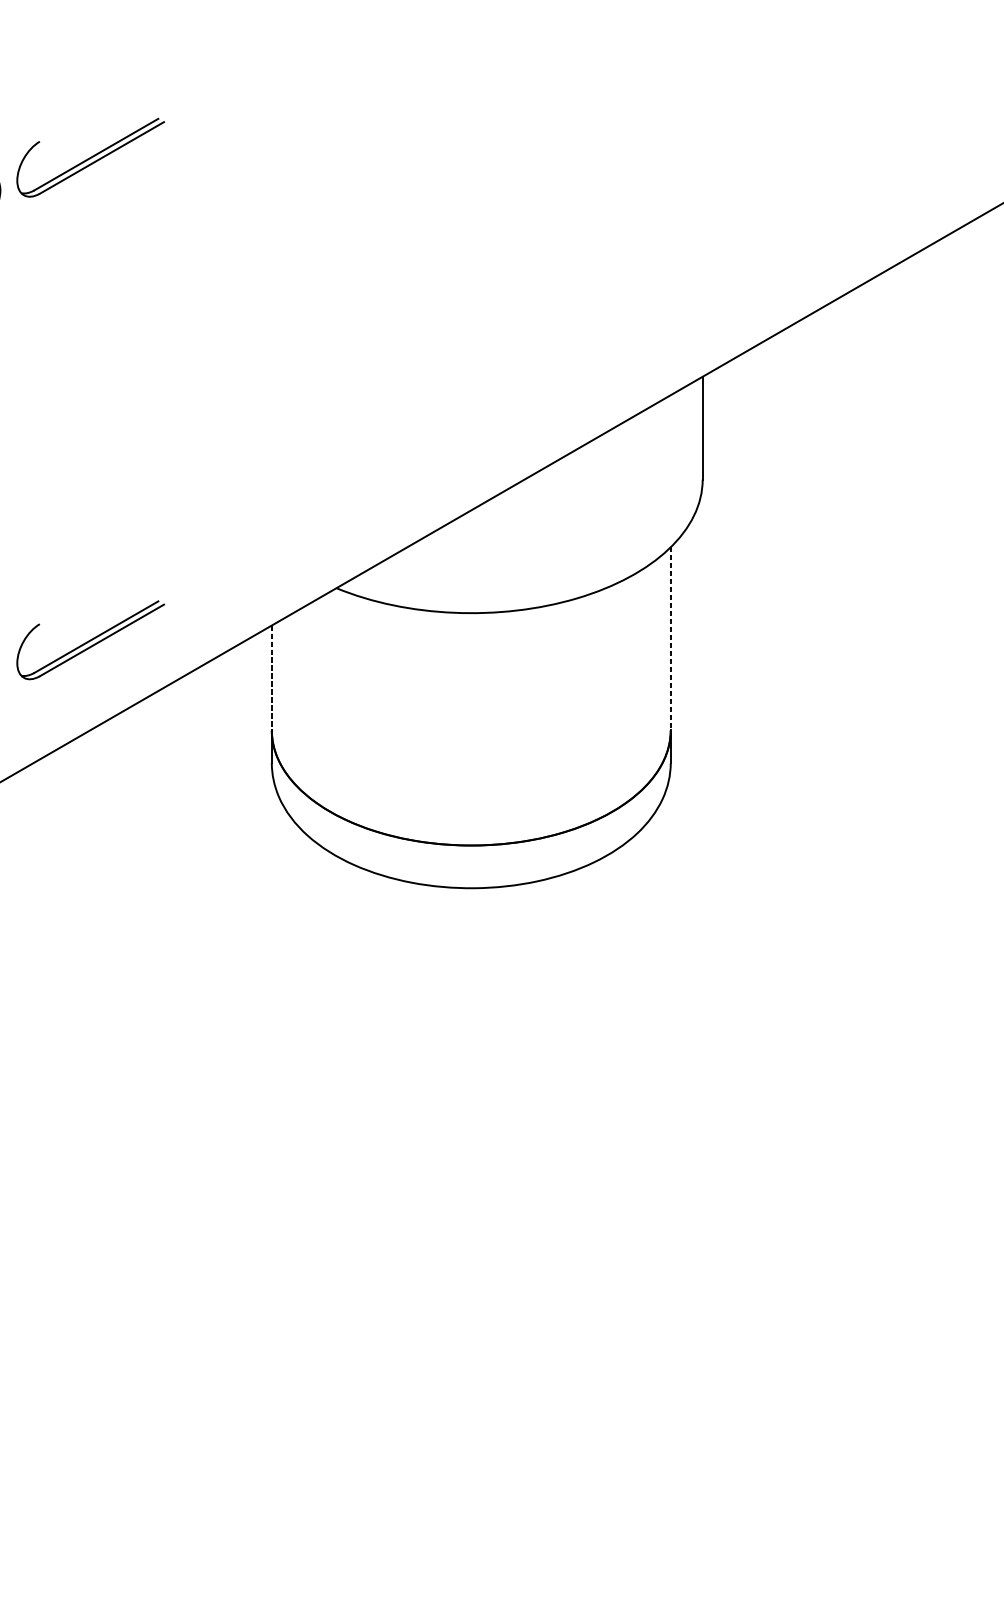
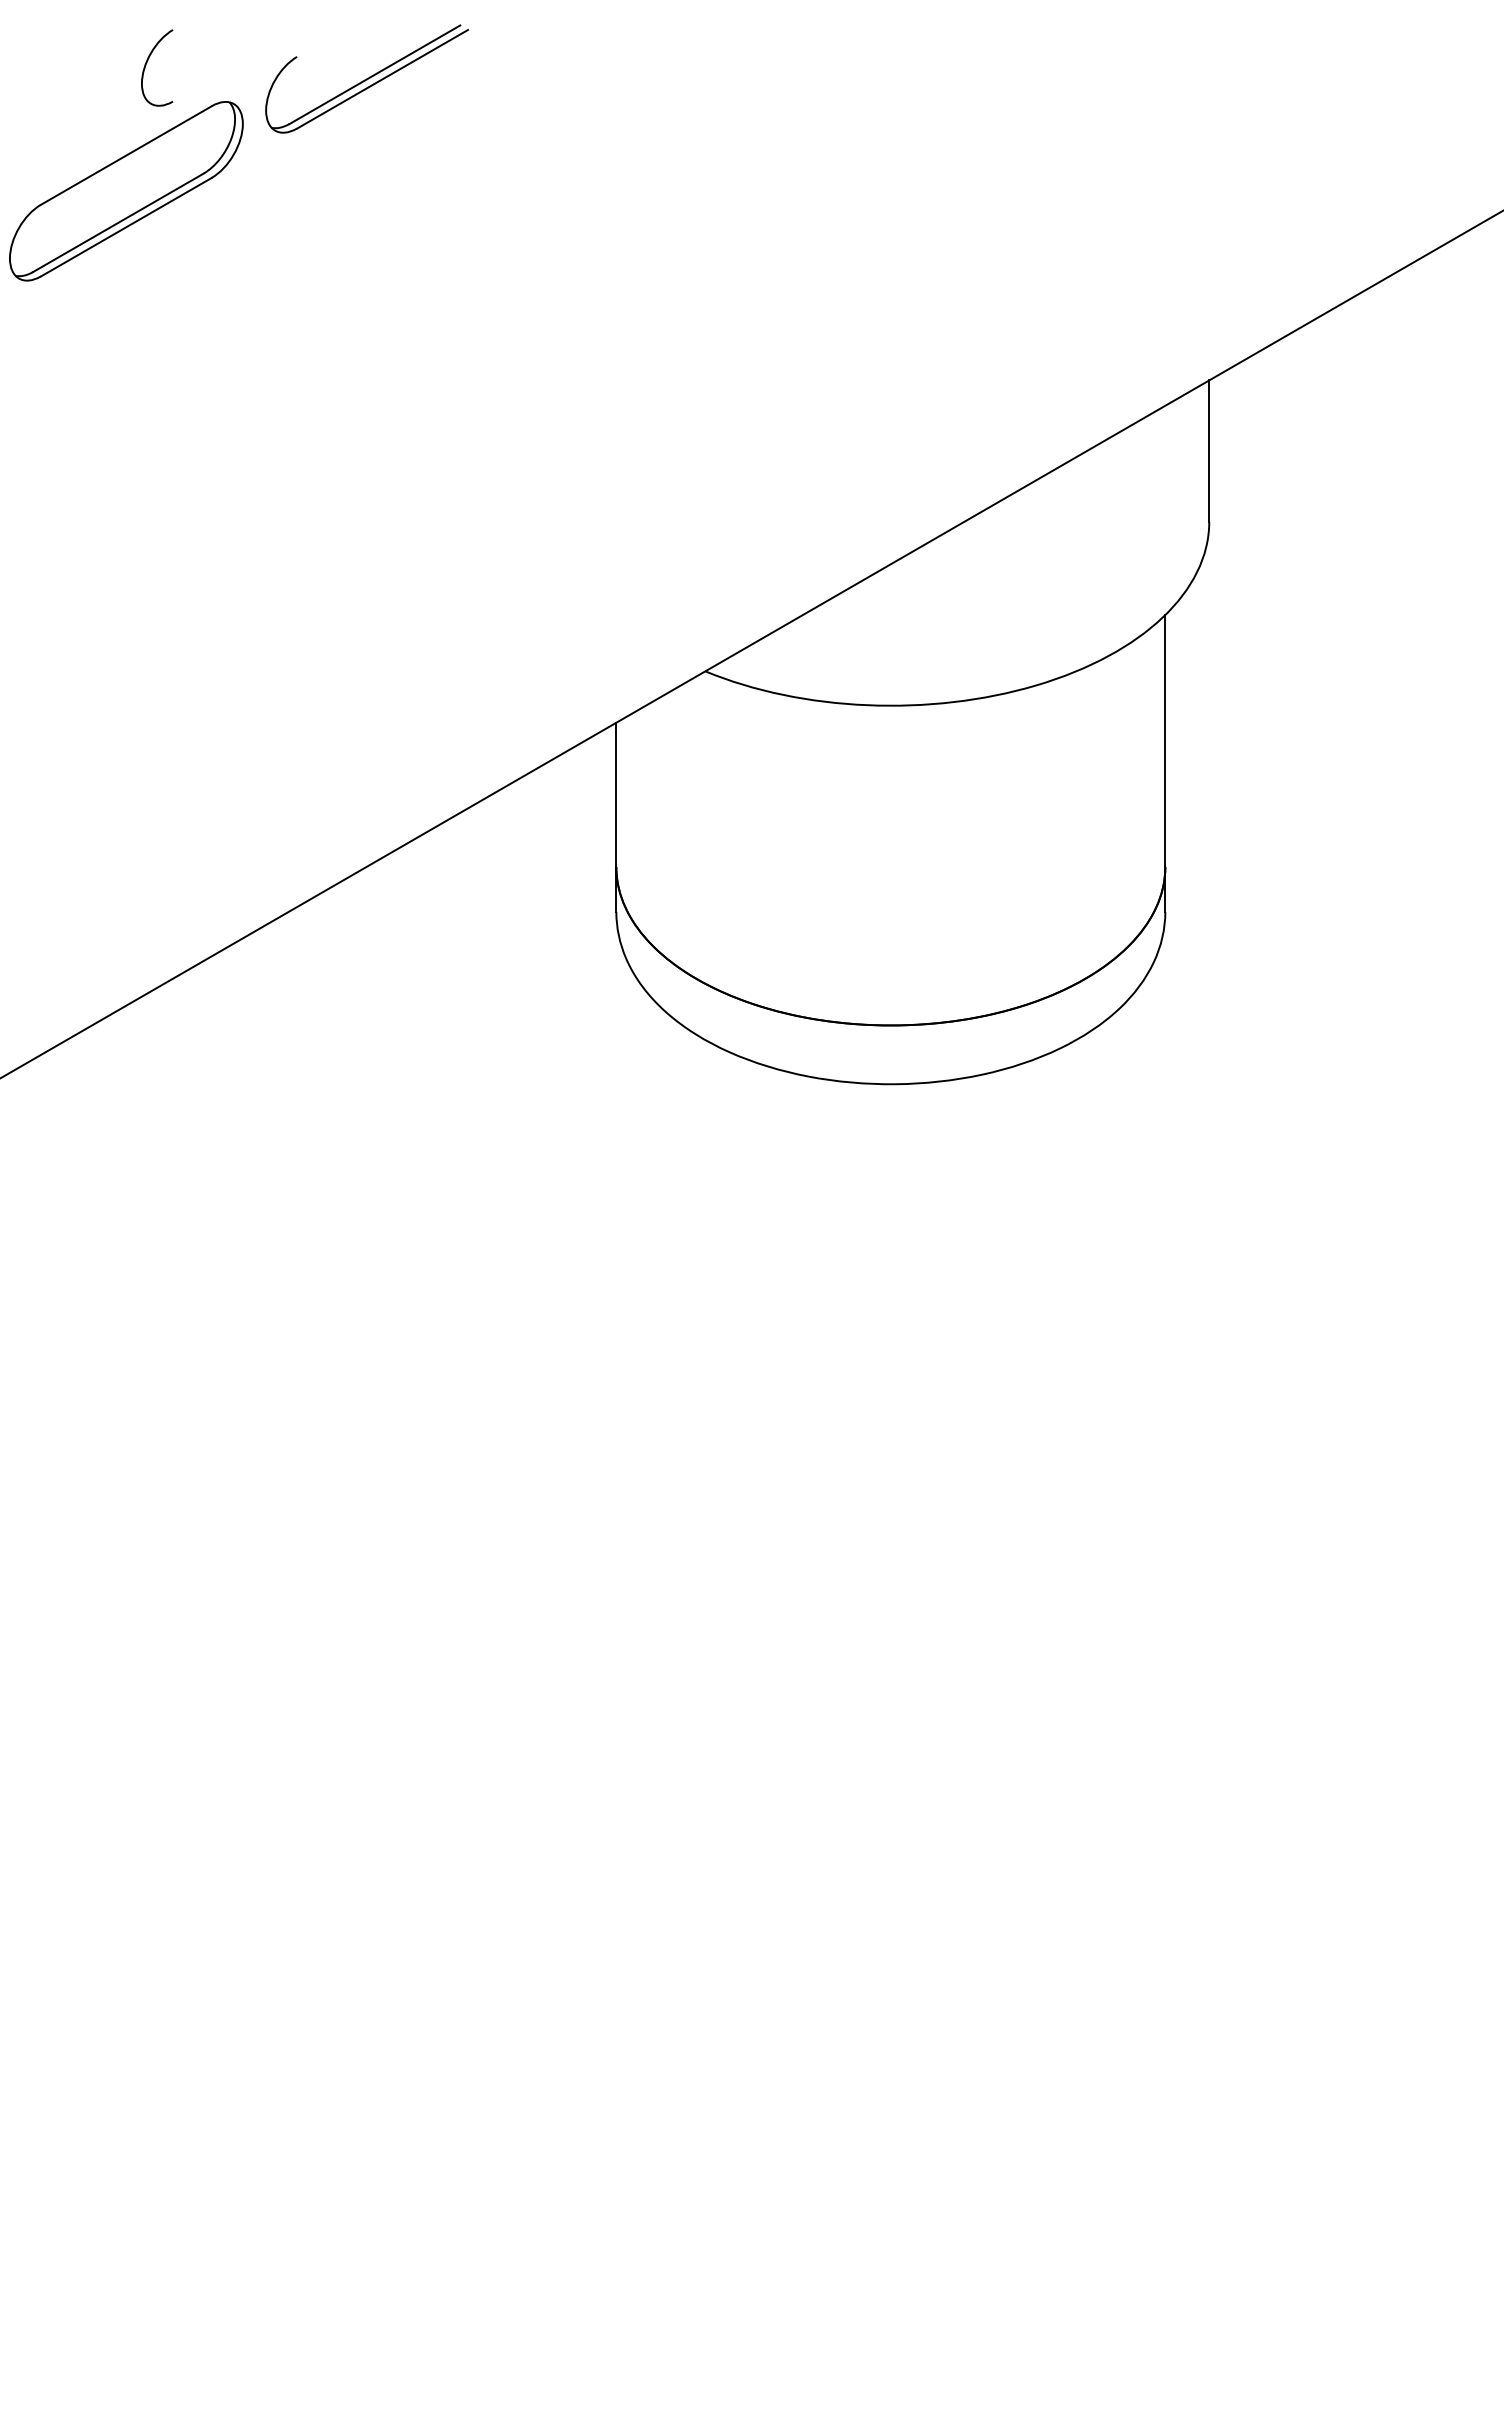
part: (90, 639) -> (366, 742), removed
line: (670, 639) -> (1165, 741), dashed -> solid
line: (271, 678) -> (616, 795), dashed -> solid

